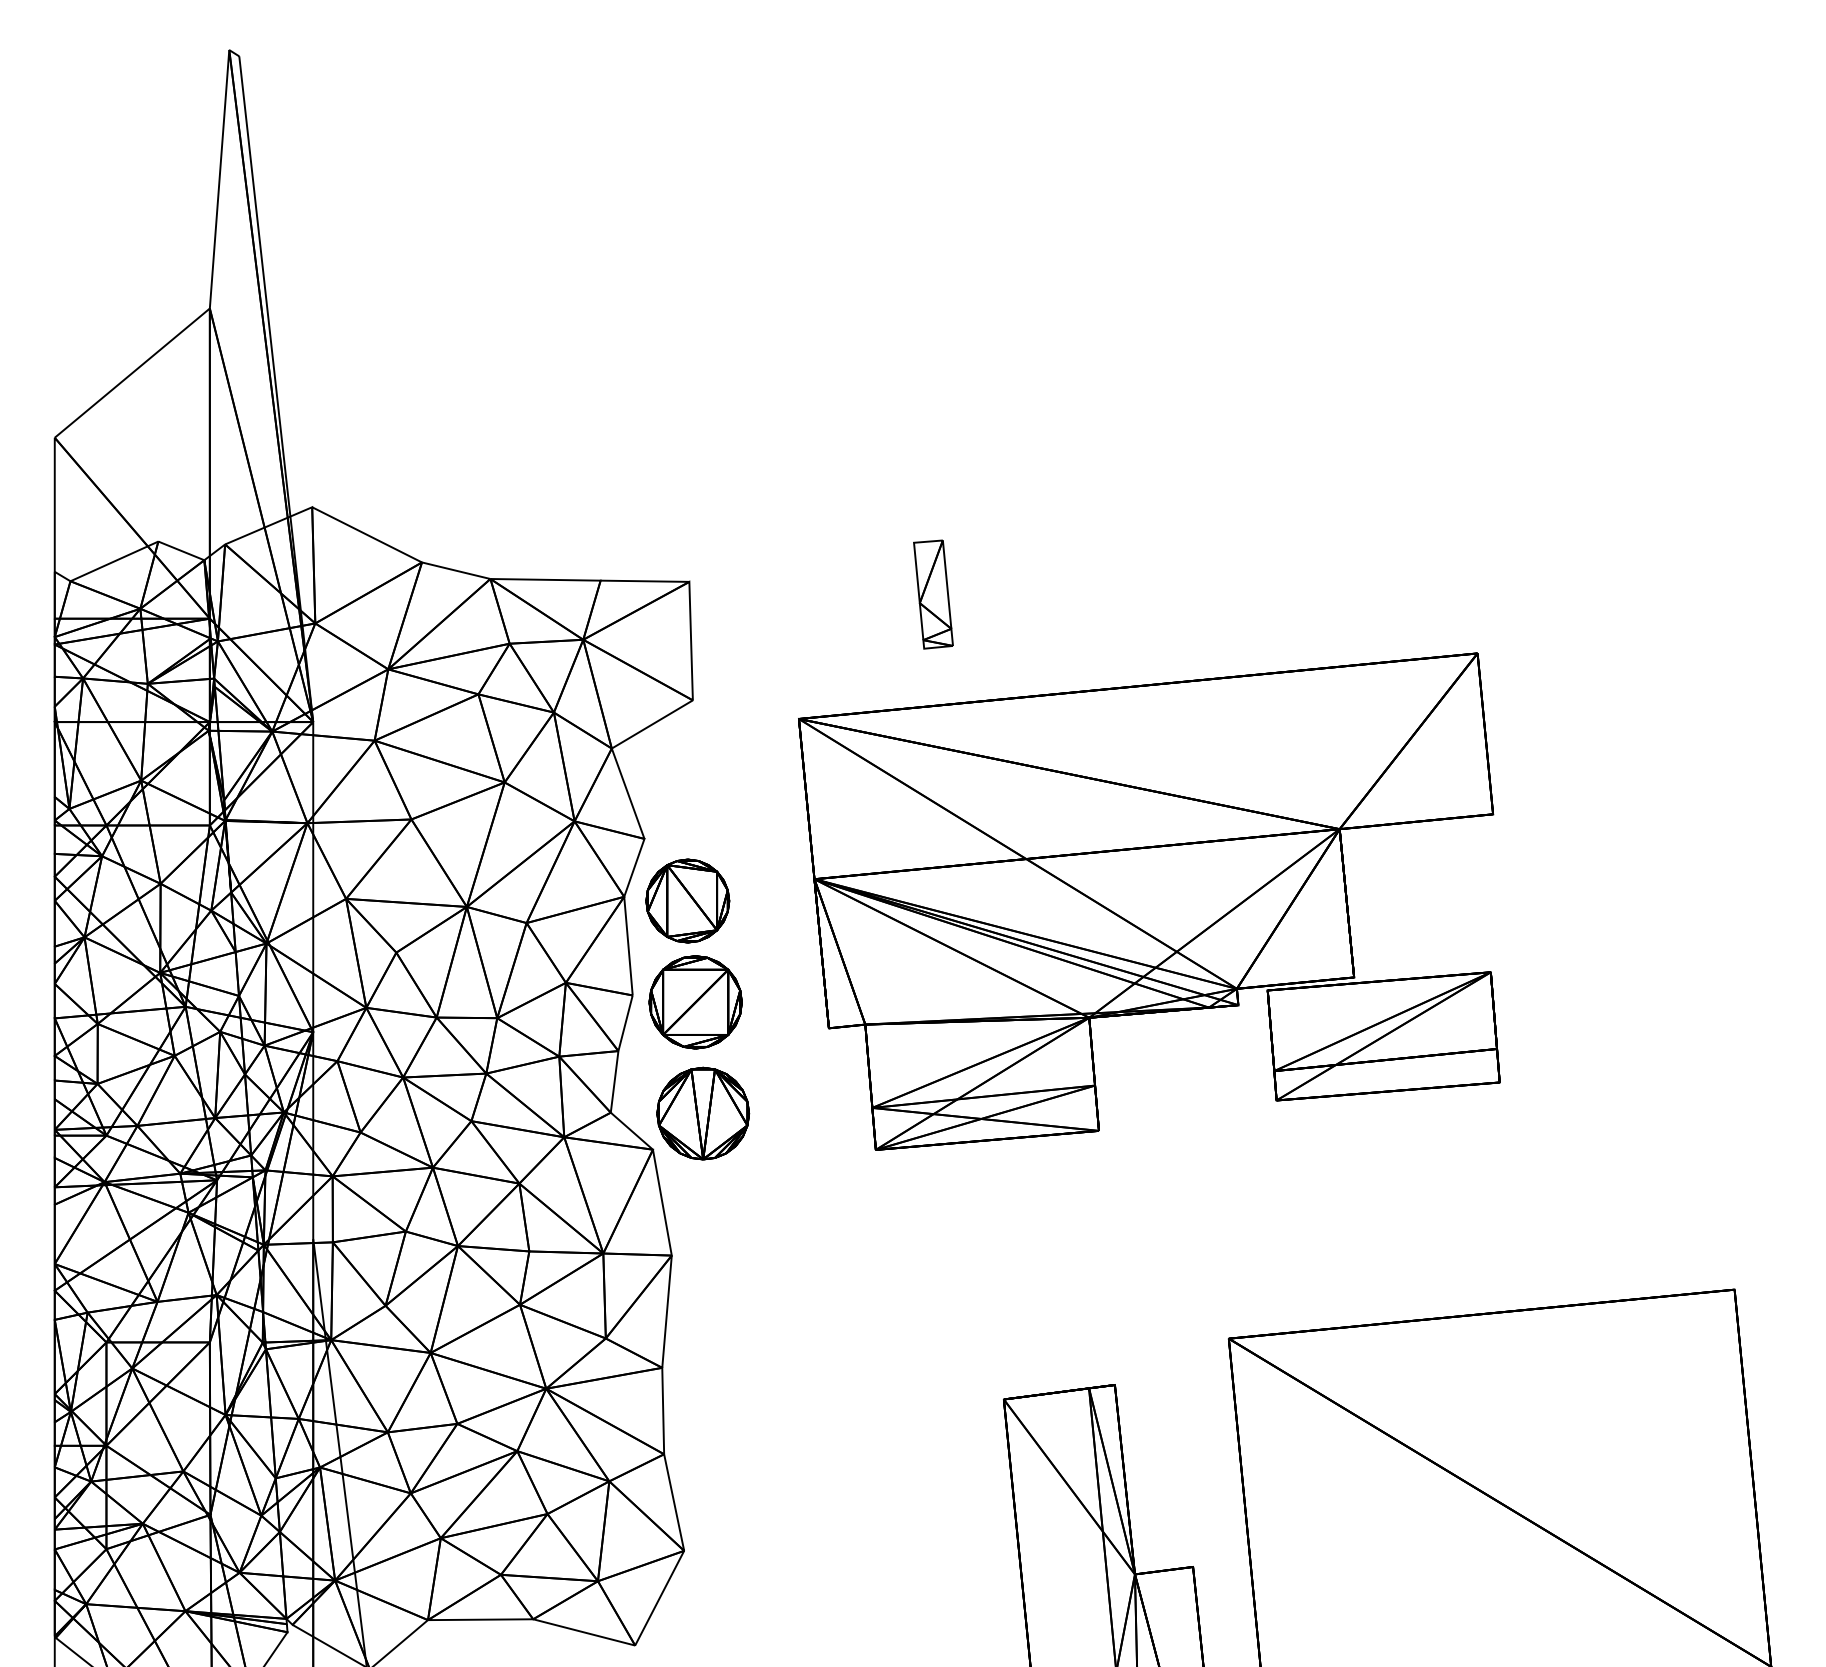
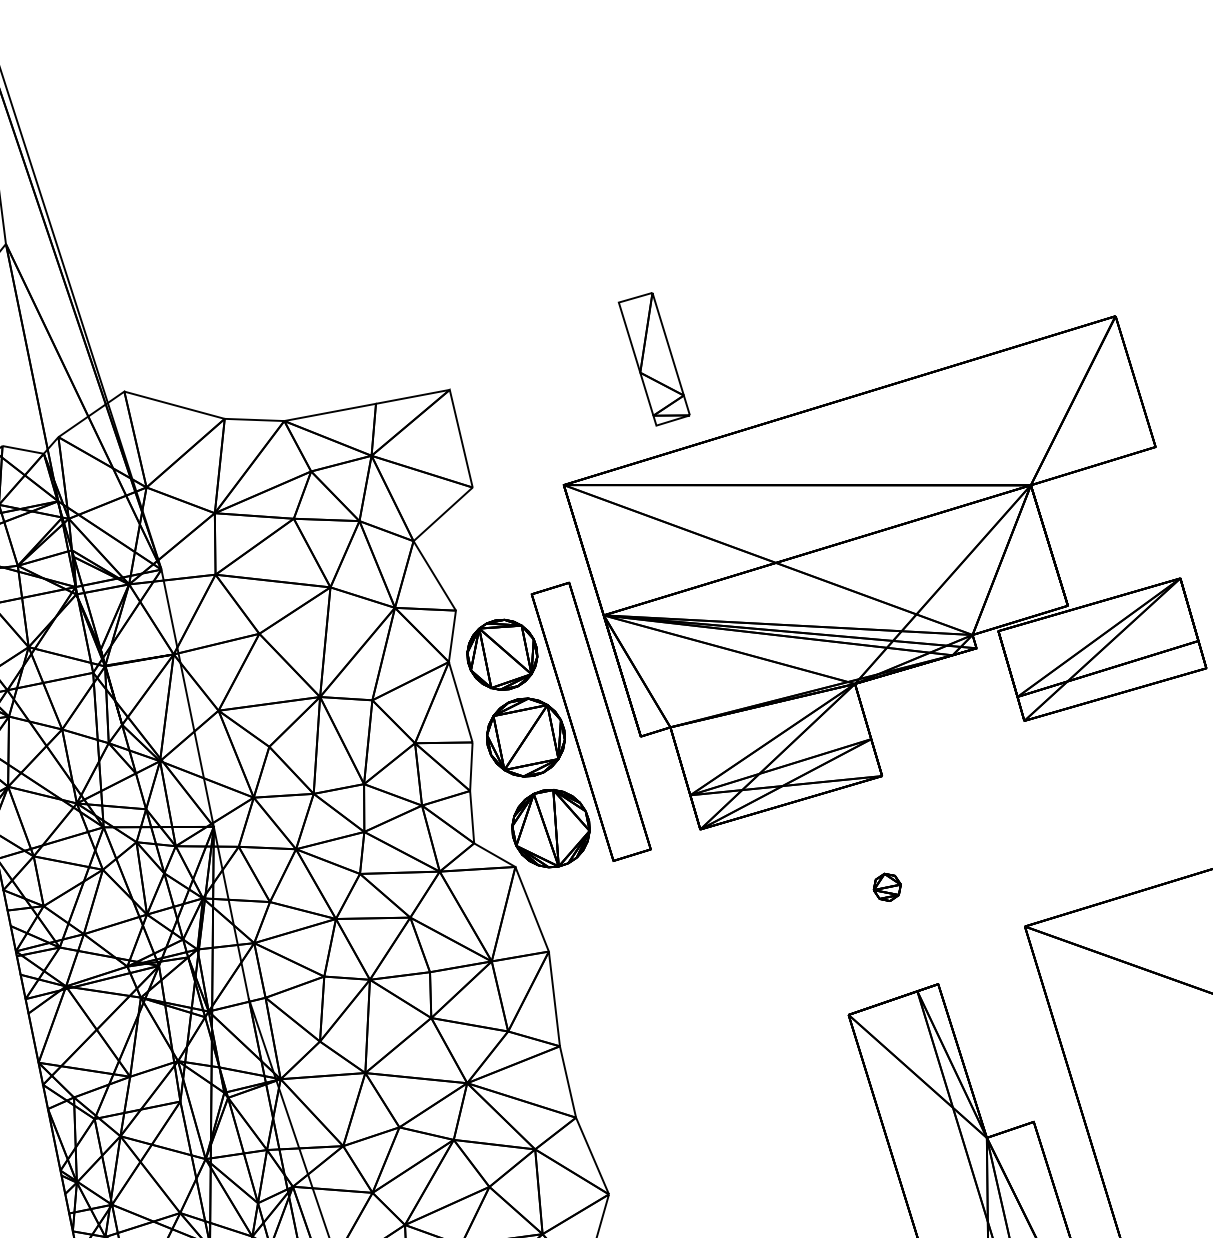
part: (933, 594) -> (654, 359), size x1.43
part: (774, 999) -> (590, 721), added
part: (1078, 1260) -> (887, 887), added

